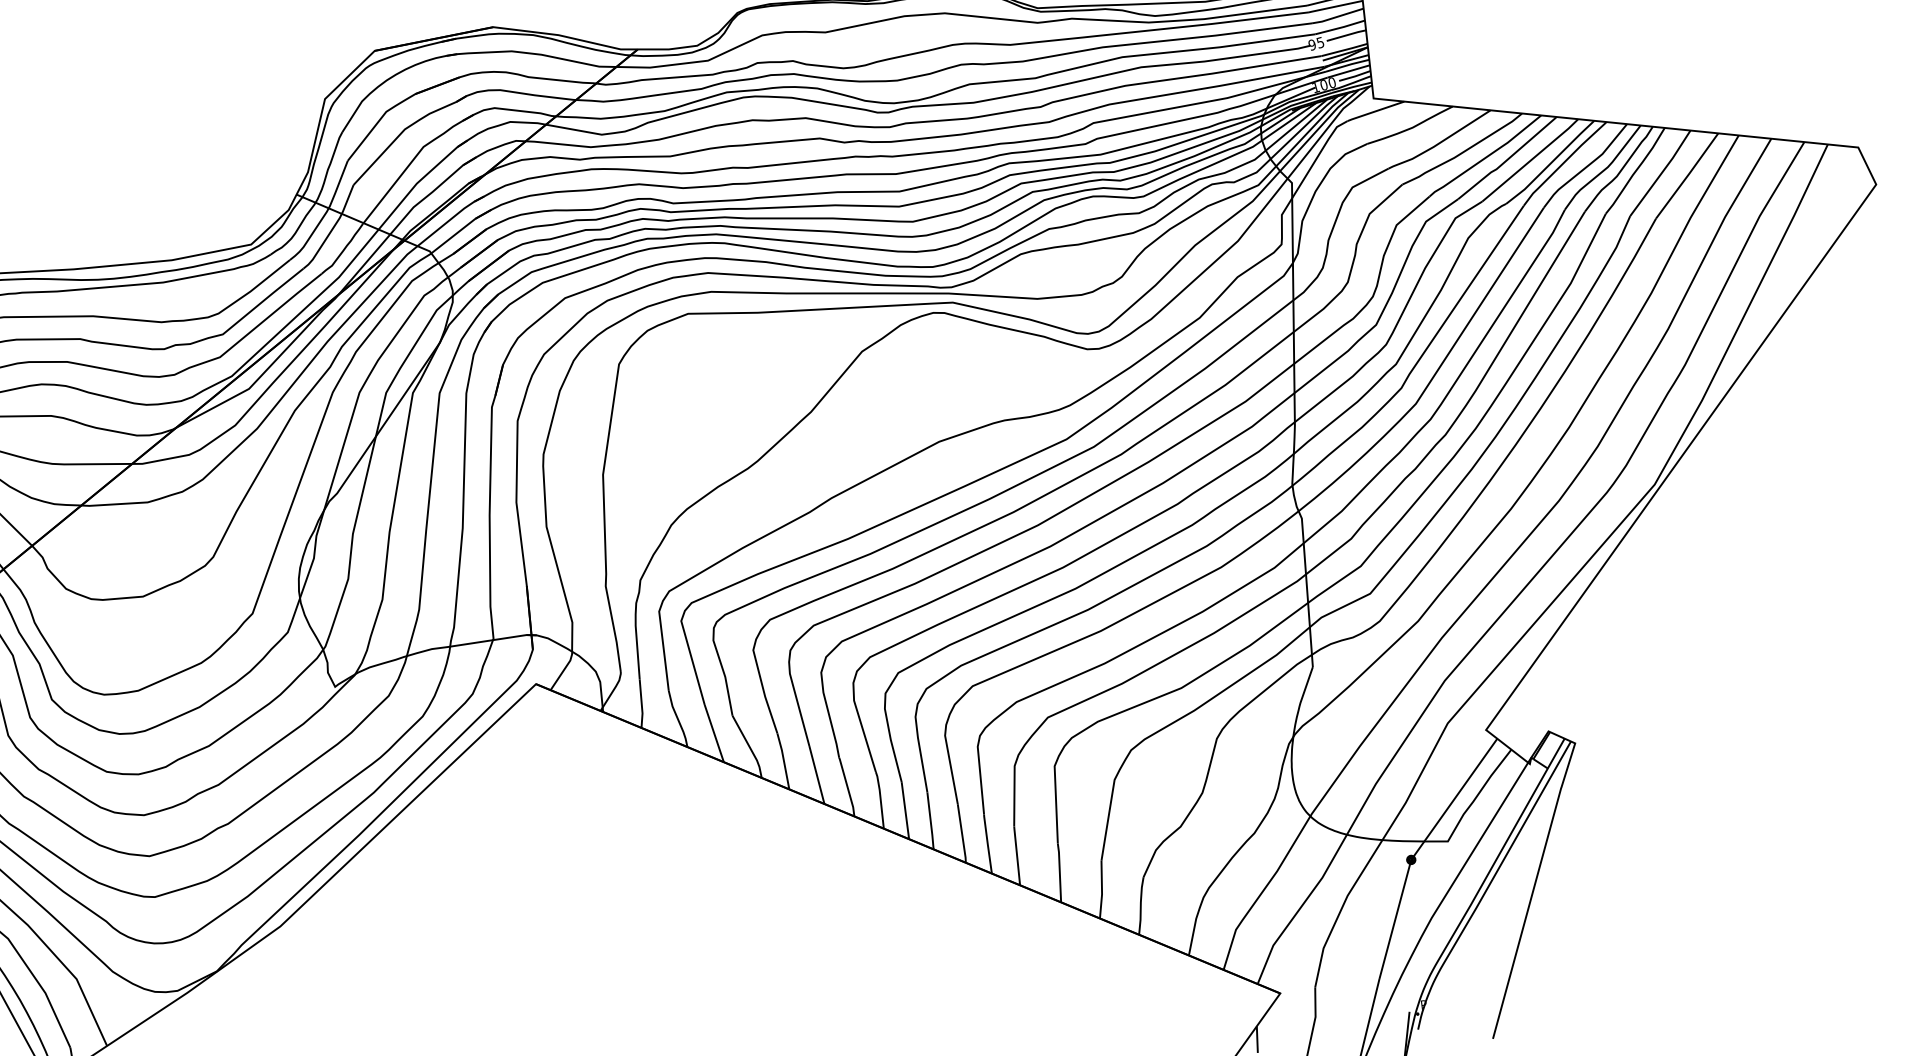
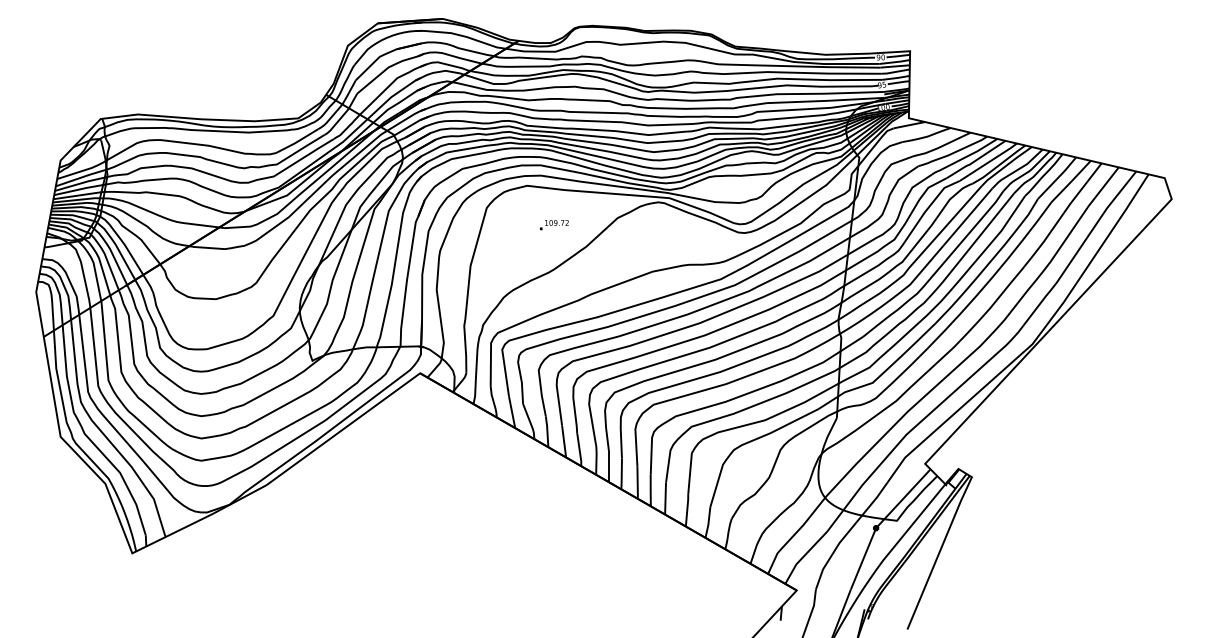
part: (745, 380) -> (553, 225), added

